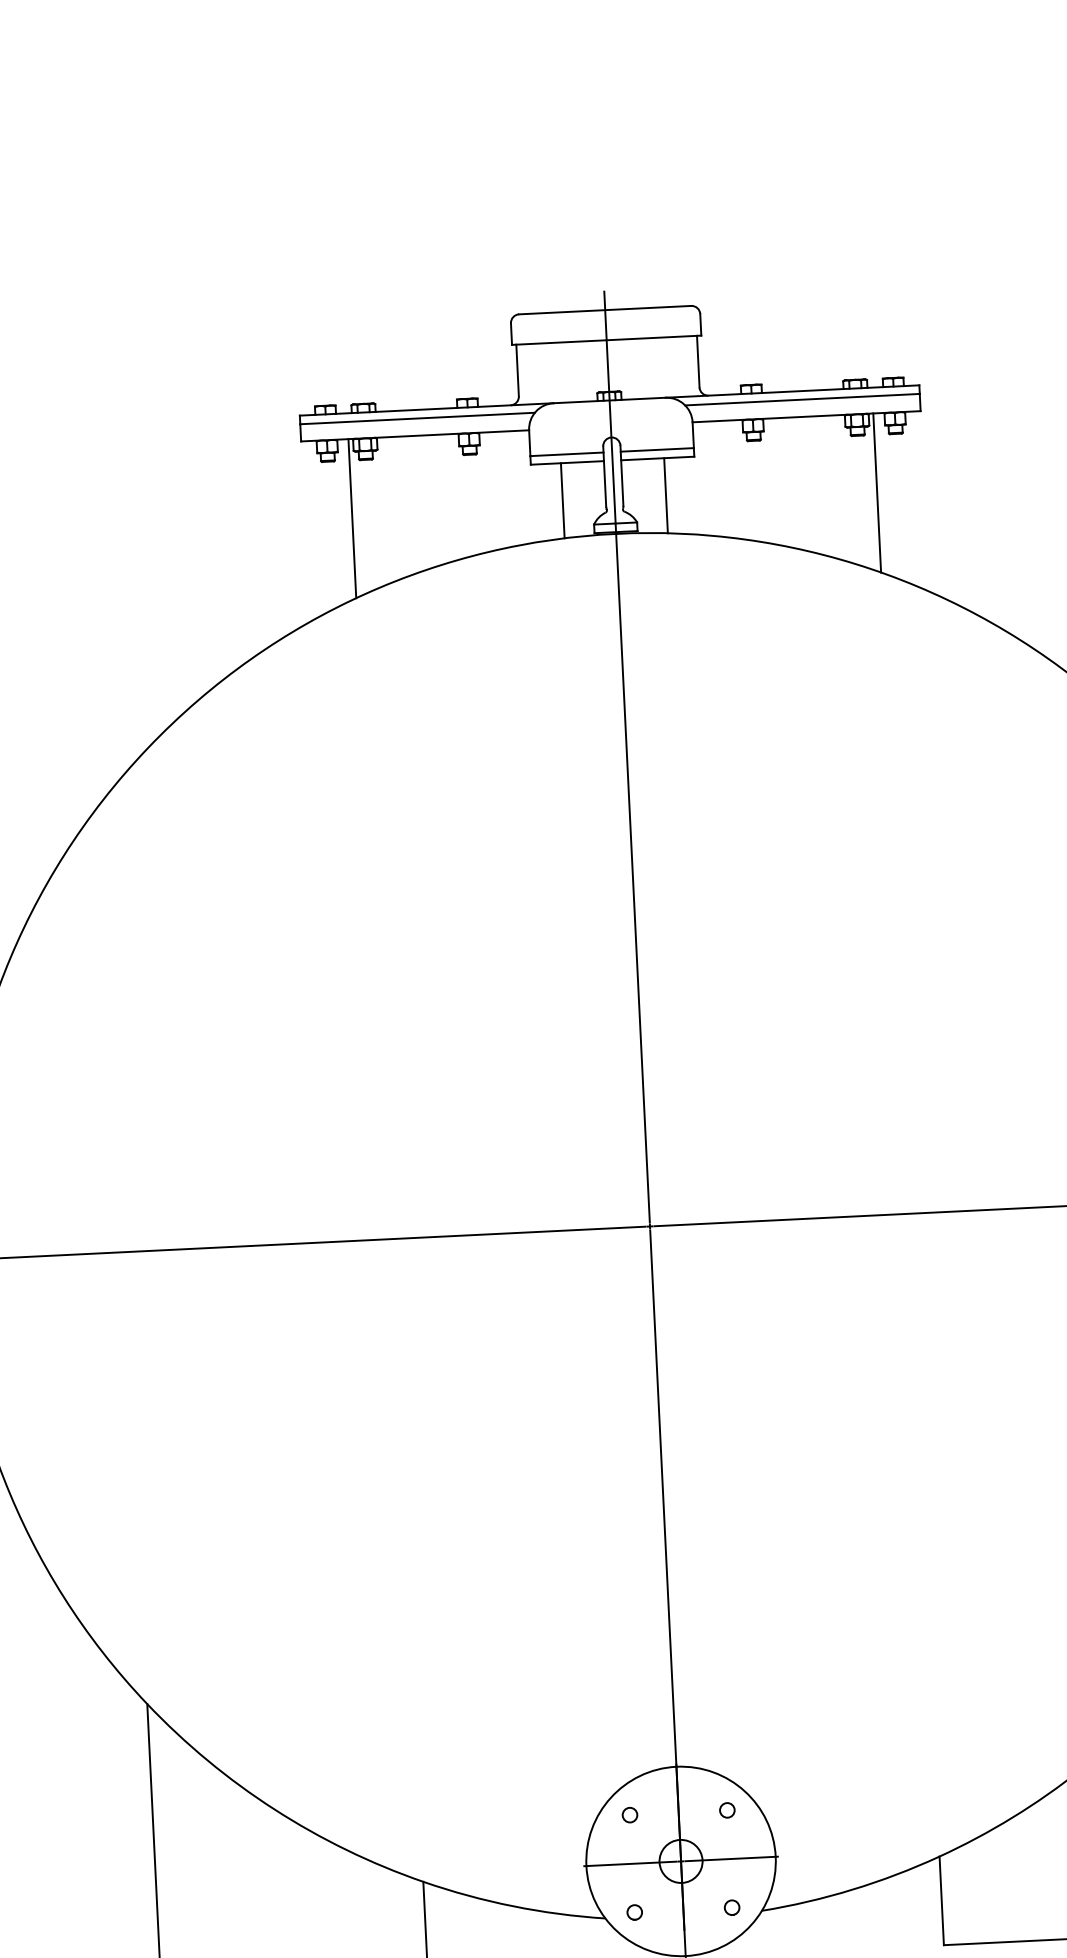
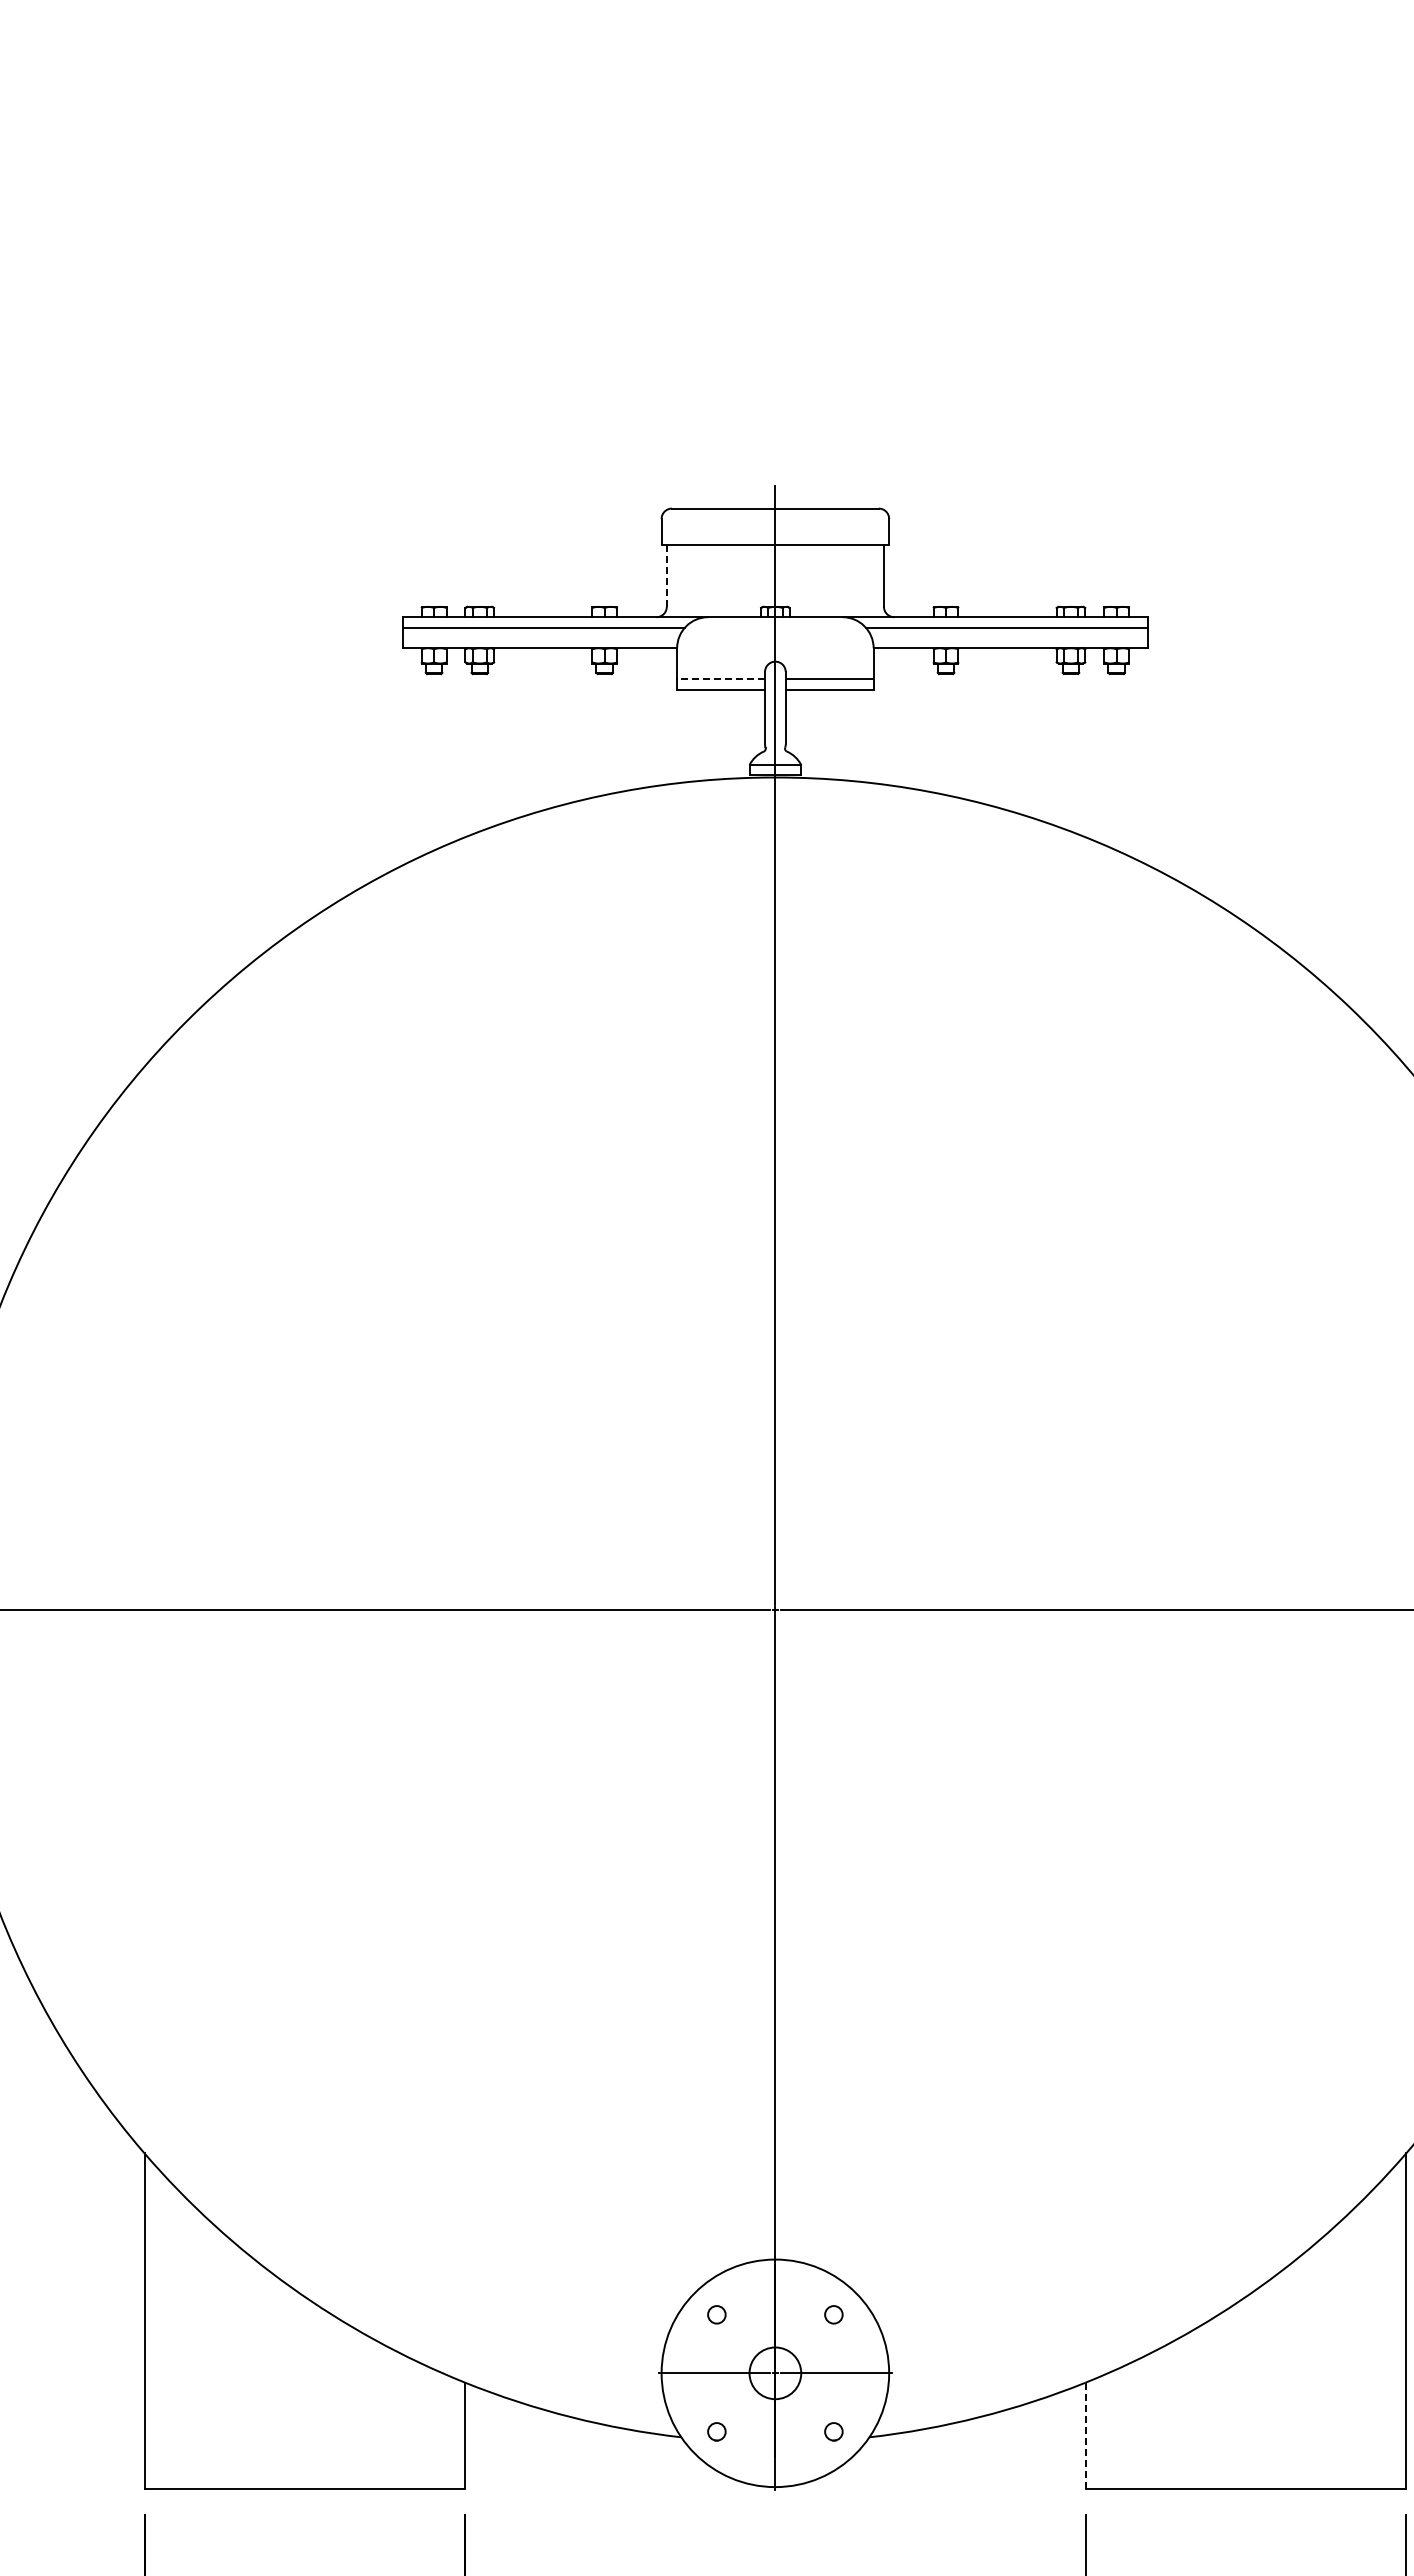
line: (517, 371) -> (666, 576), solid -> dashed
line: (567, 454) -> (721, 679), solid -> dashed
line: (876, 492) -> (1090, 743), removed
line: (666, 495) -> (837, 734), removed
line: (562, 500) -> (713, 734), removed
line: (351, 518) -> (459, 743), removed
line: (941, 1901) -> (1085, 2436), solid -> dashed

